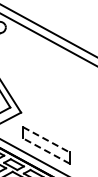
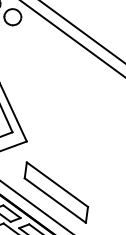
line: (46, 139) -> (57, 184), dashed -> solid
line: (46, 151) -> (55, 201), dashed -> solid

